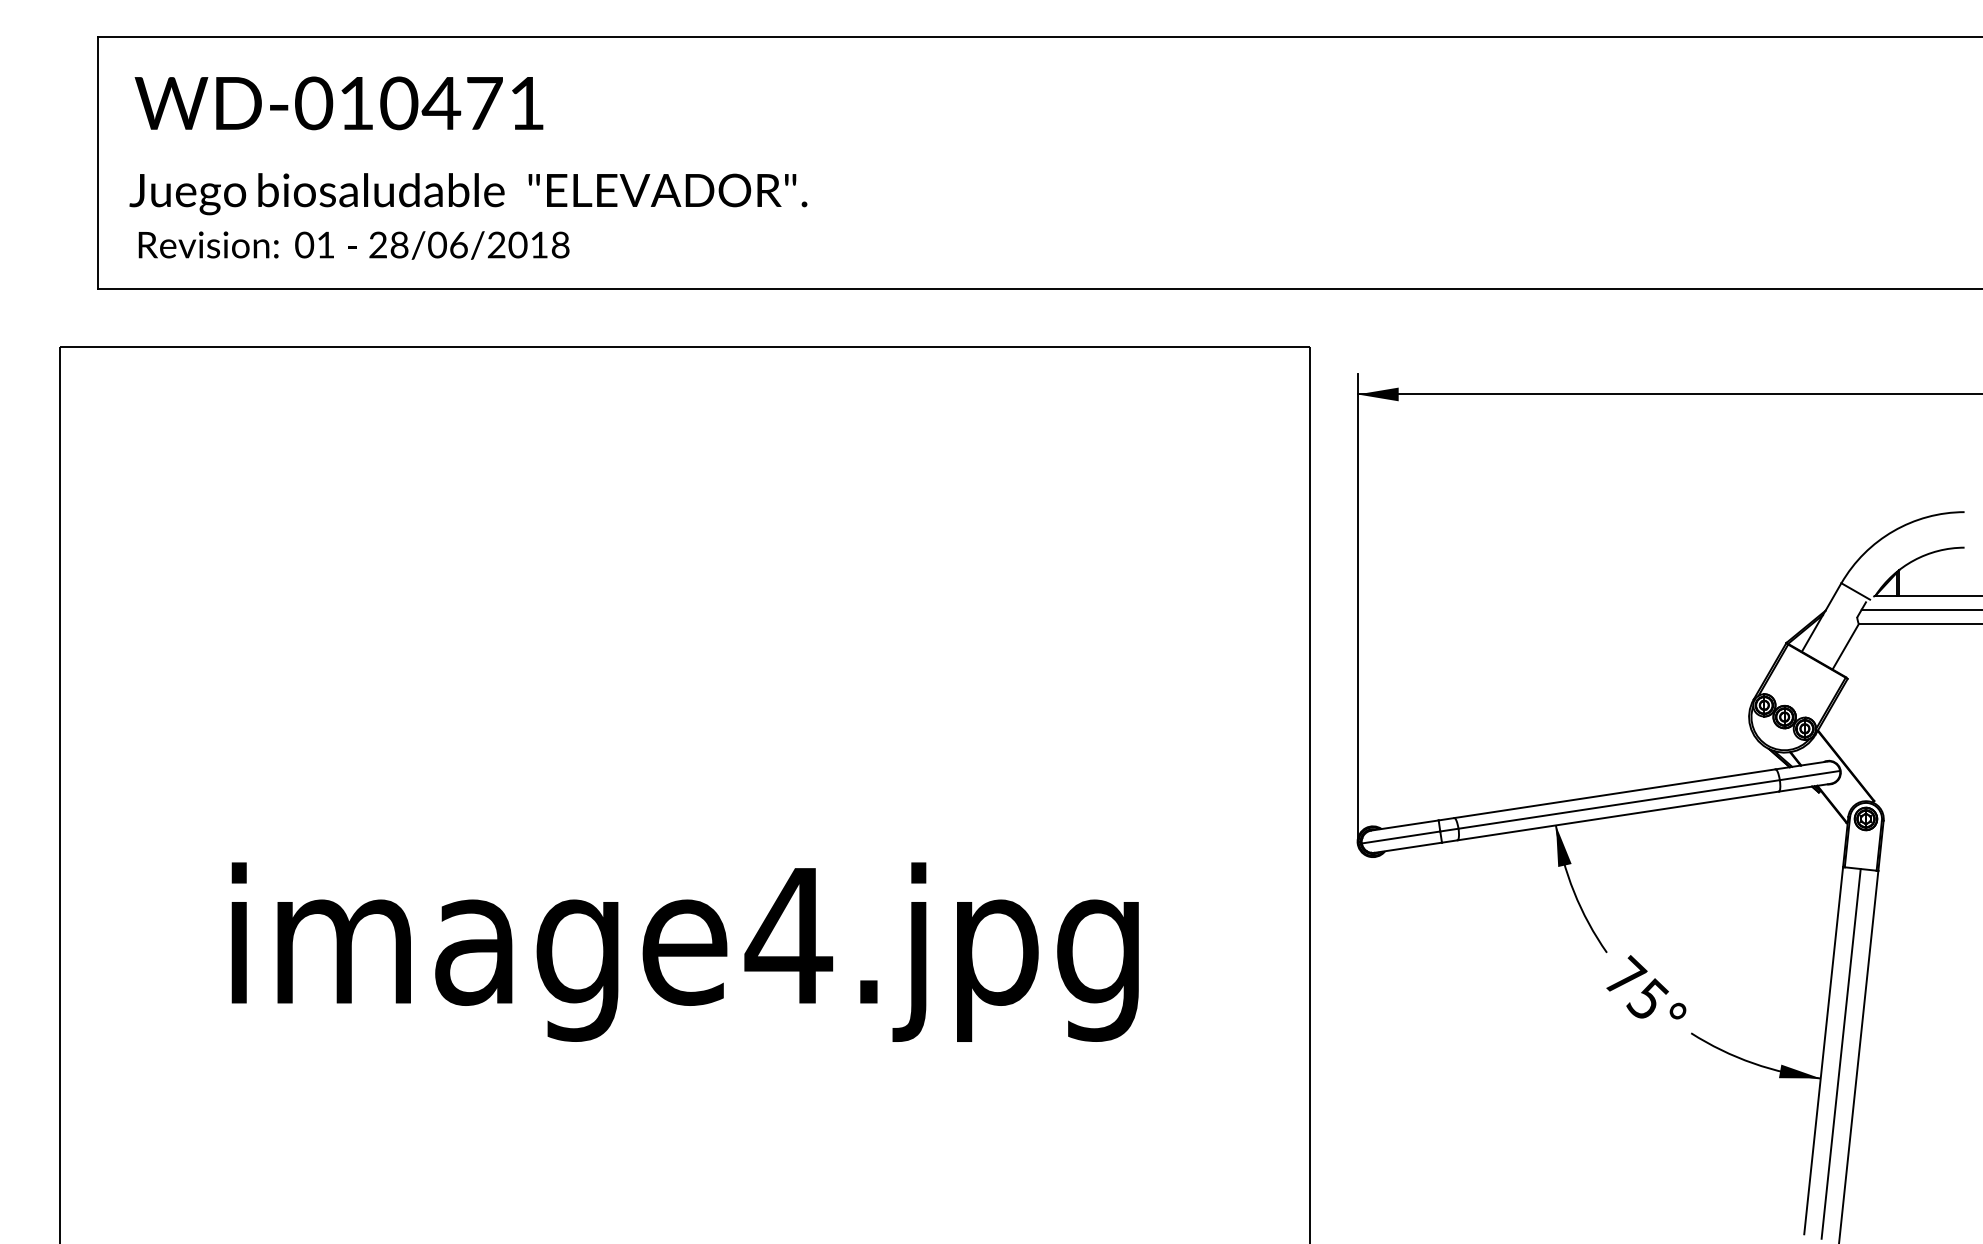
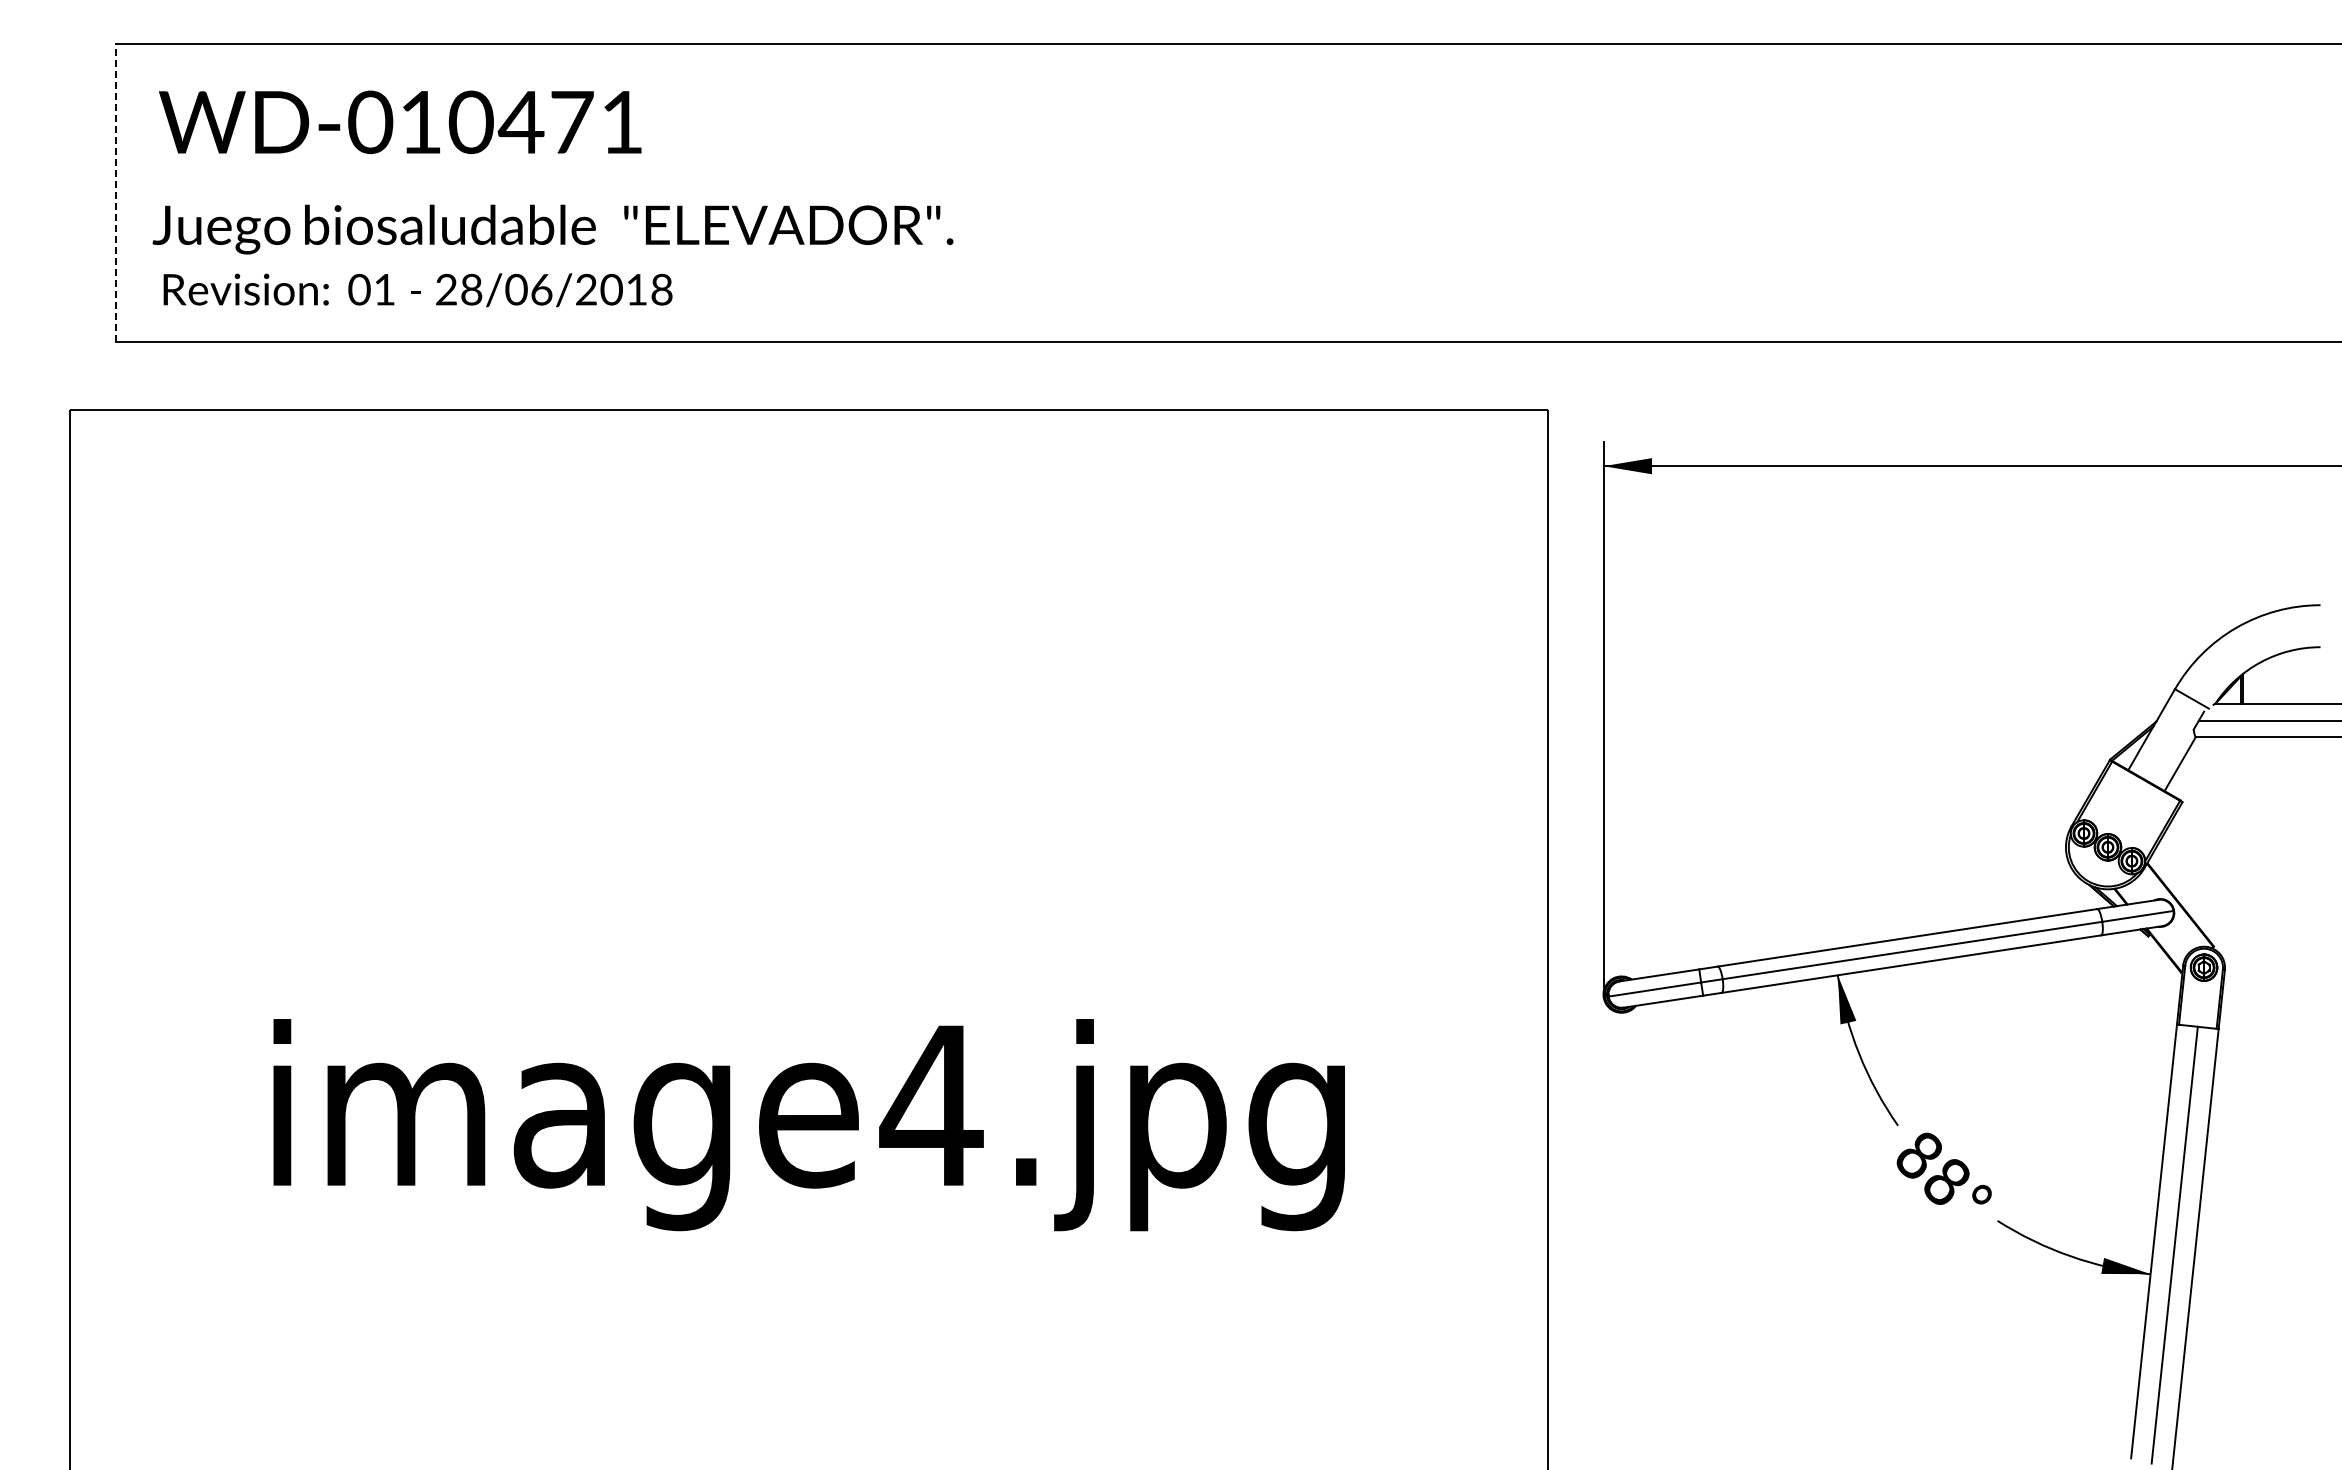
line: (98, 163) -> (115, 193), solid -> dashed
text: (1636, 987) -> (1933, 1166), 75° -> 88°

